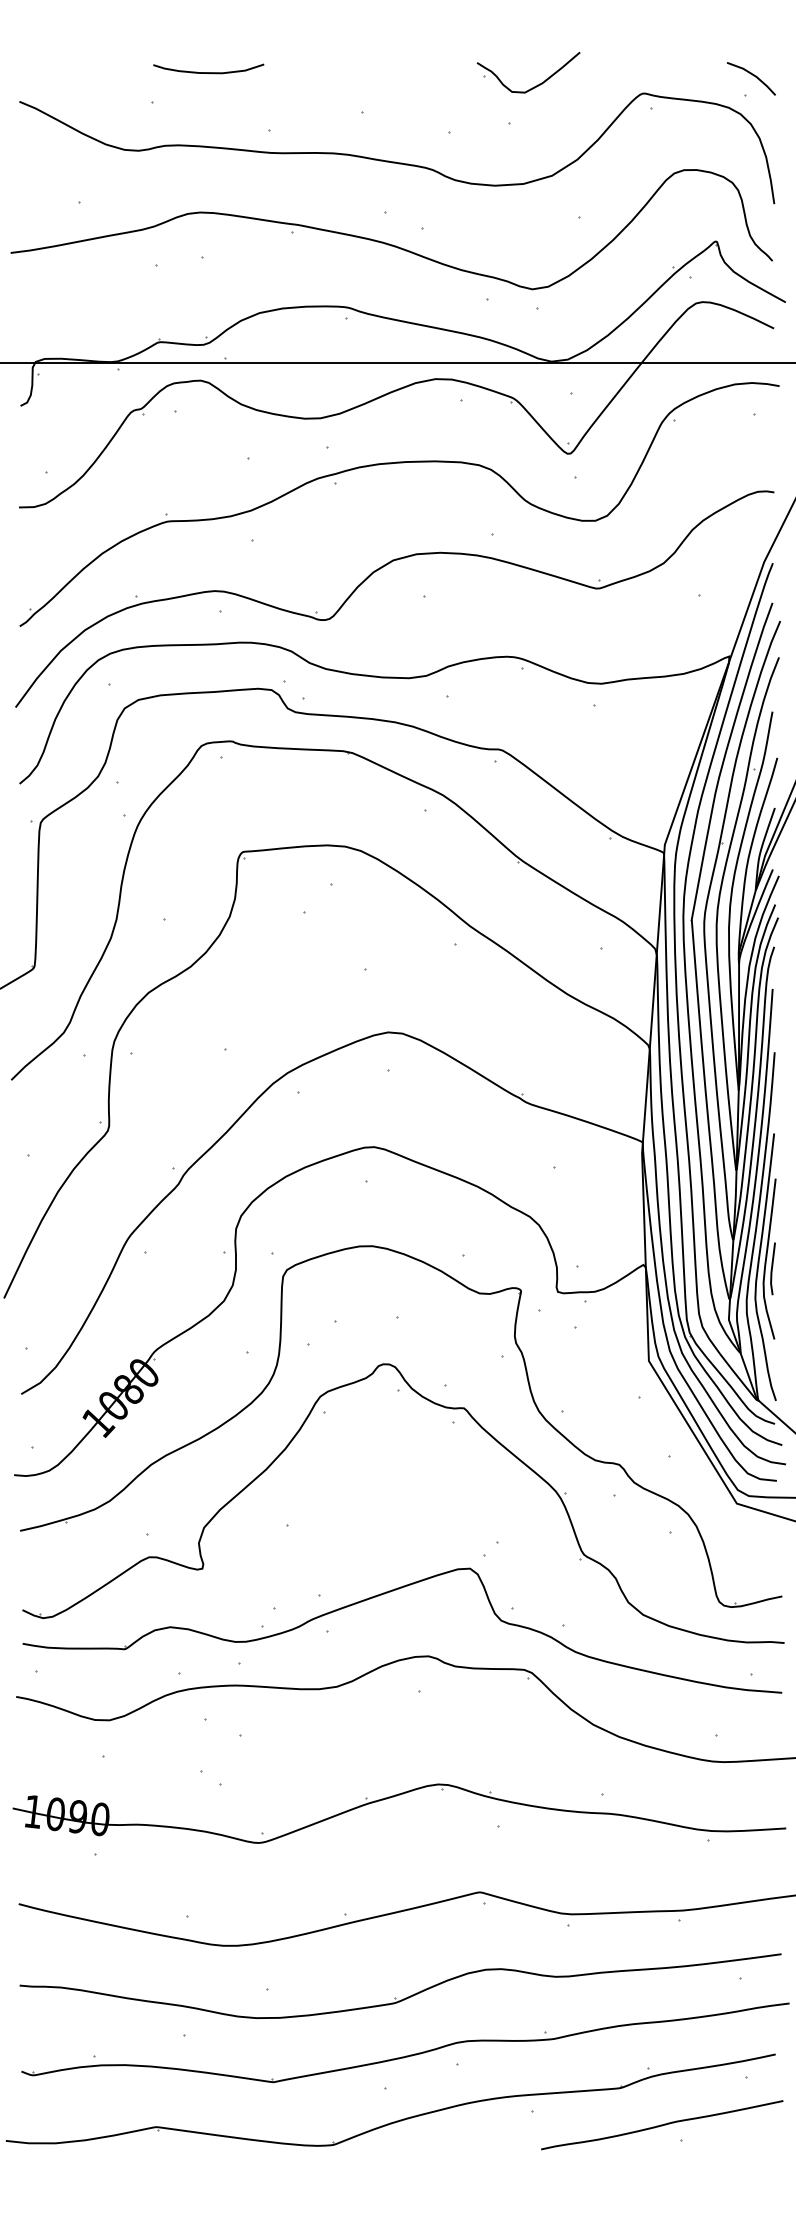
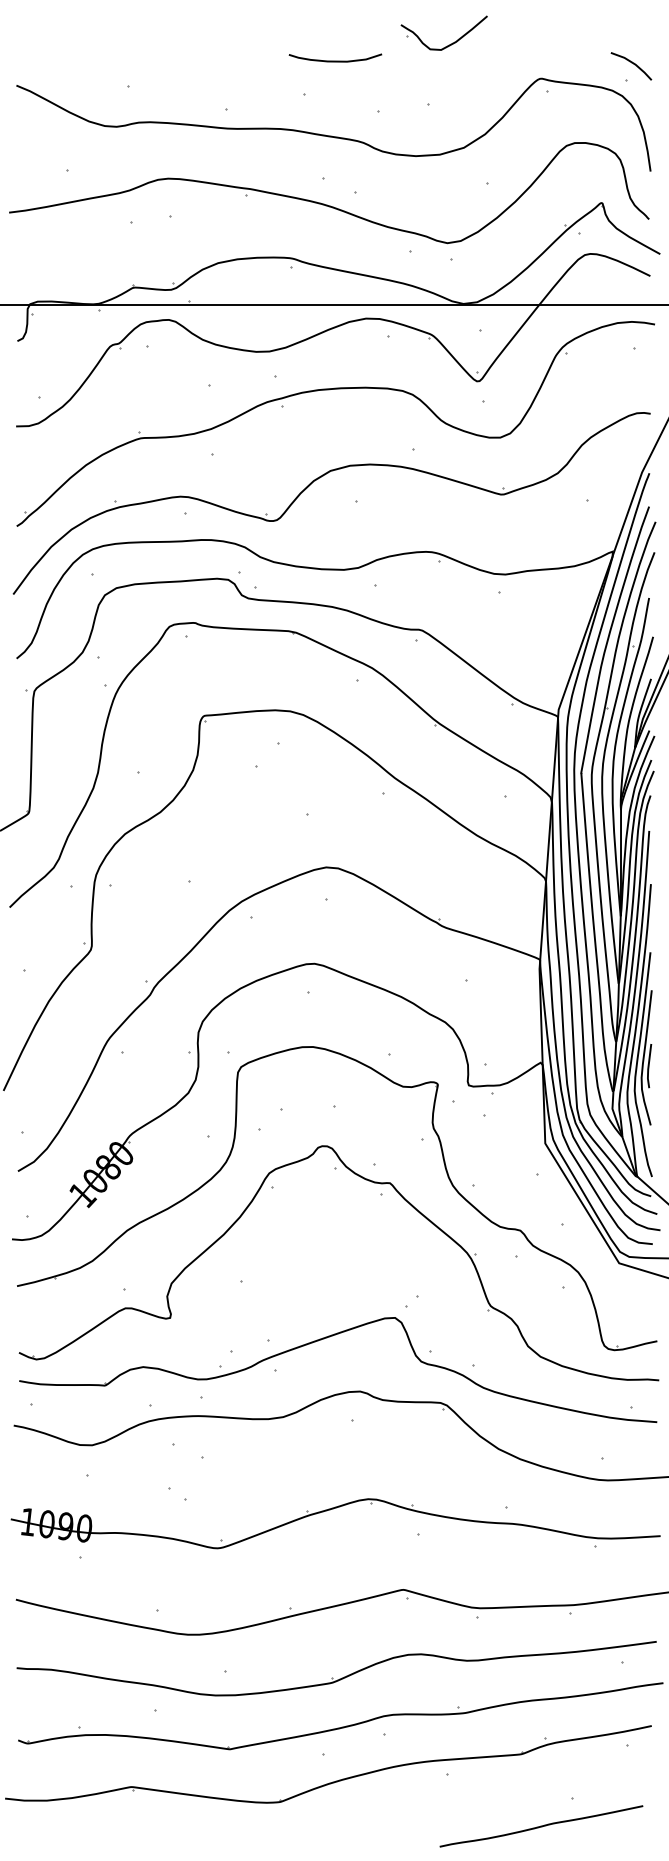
curve: (208, 71) -> (335, 60), moved
part: (536, 84) -> (450, 43), moved
curve: (662, 2125) -> (541, 1826), moved

